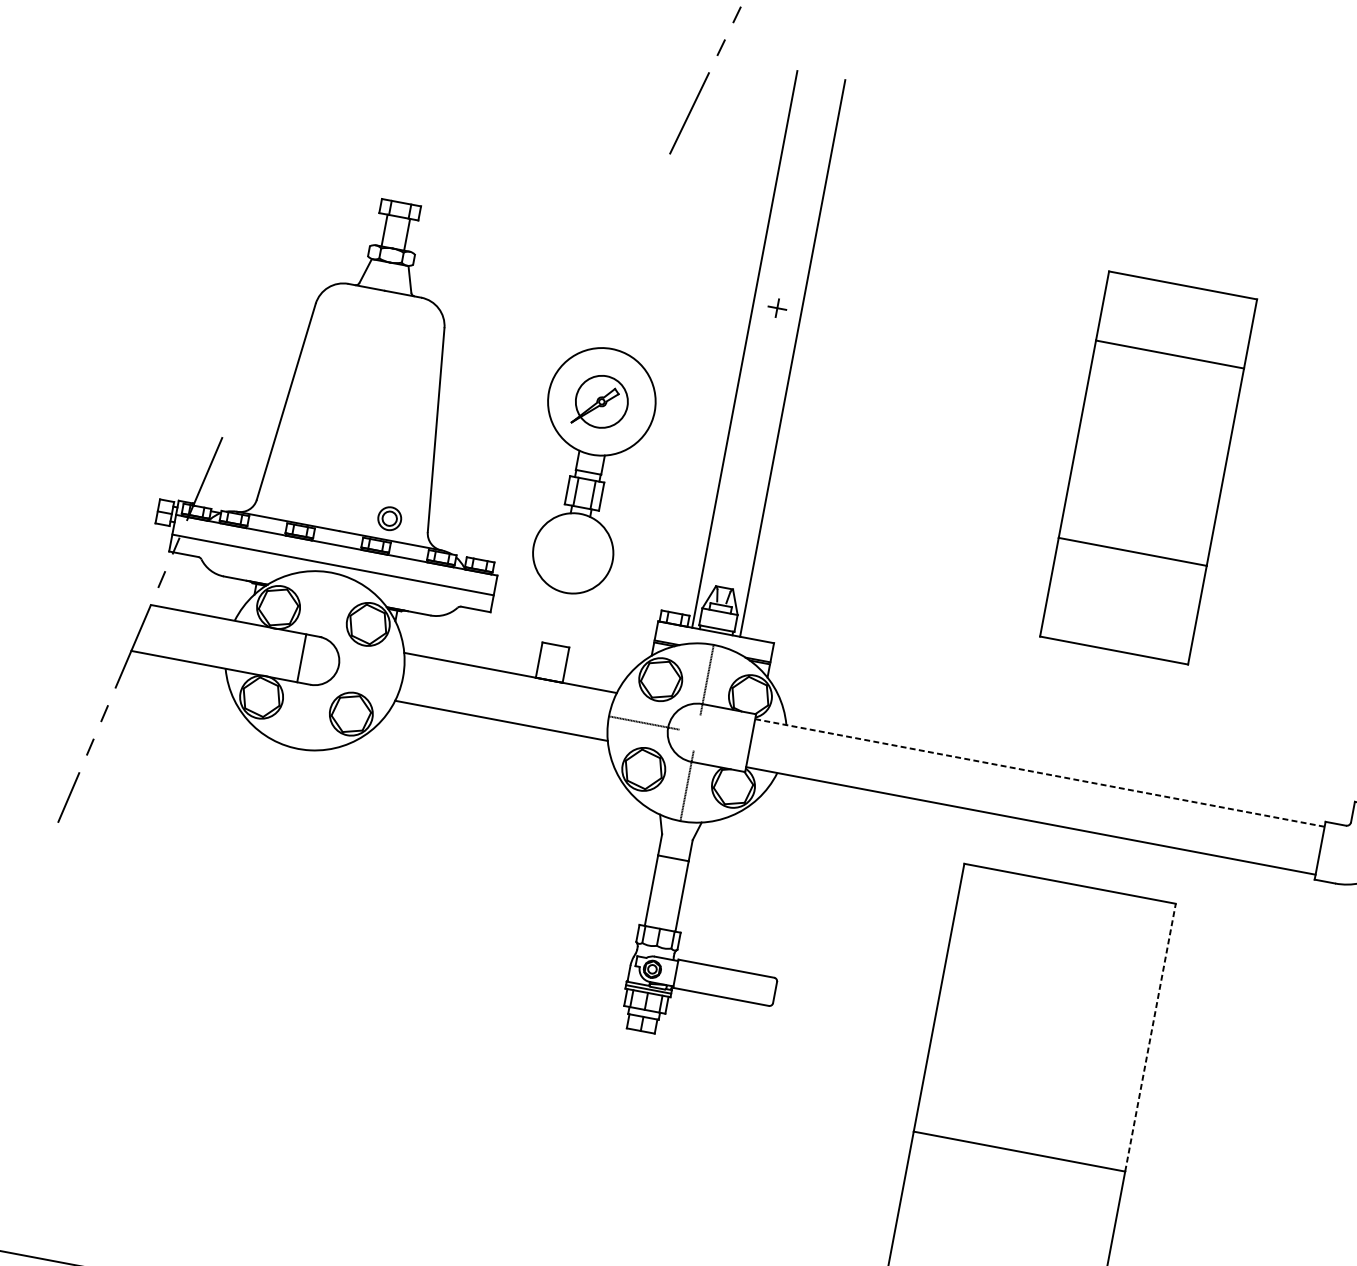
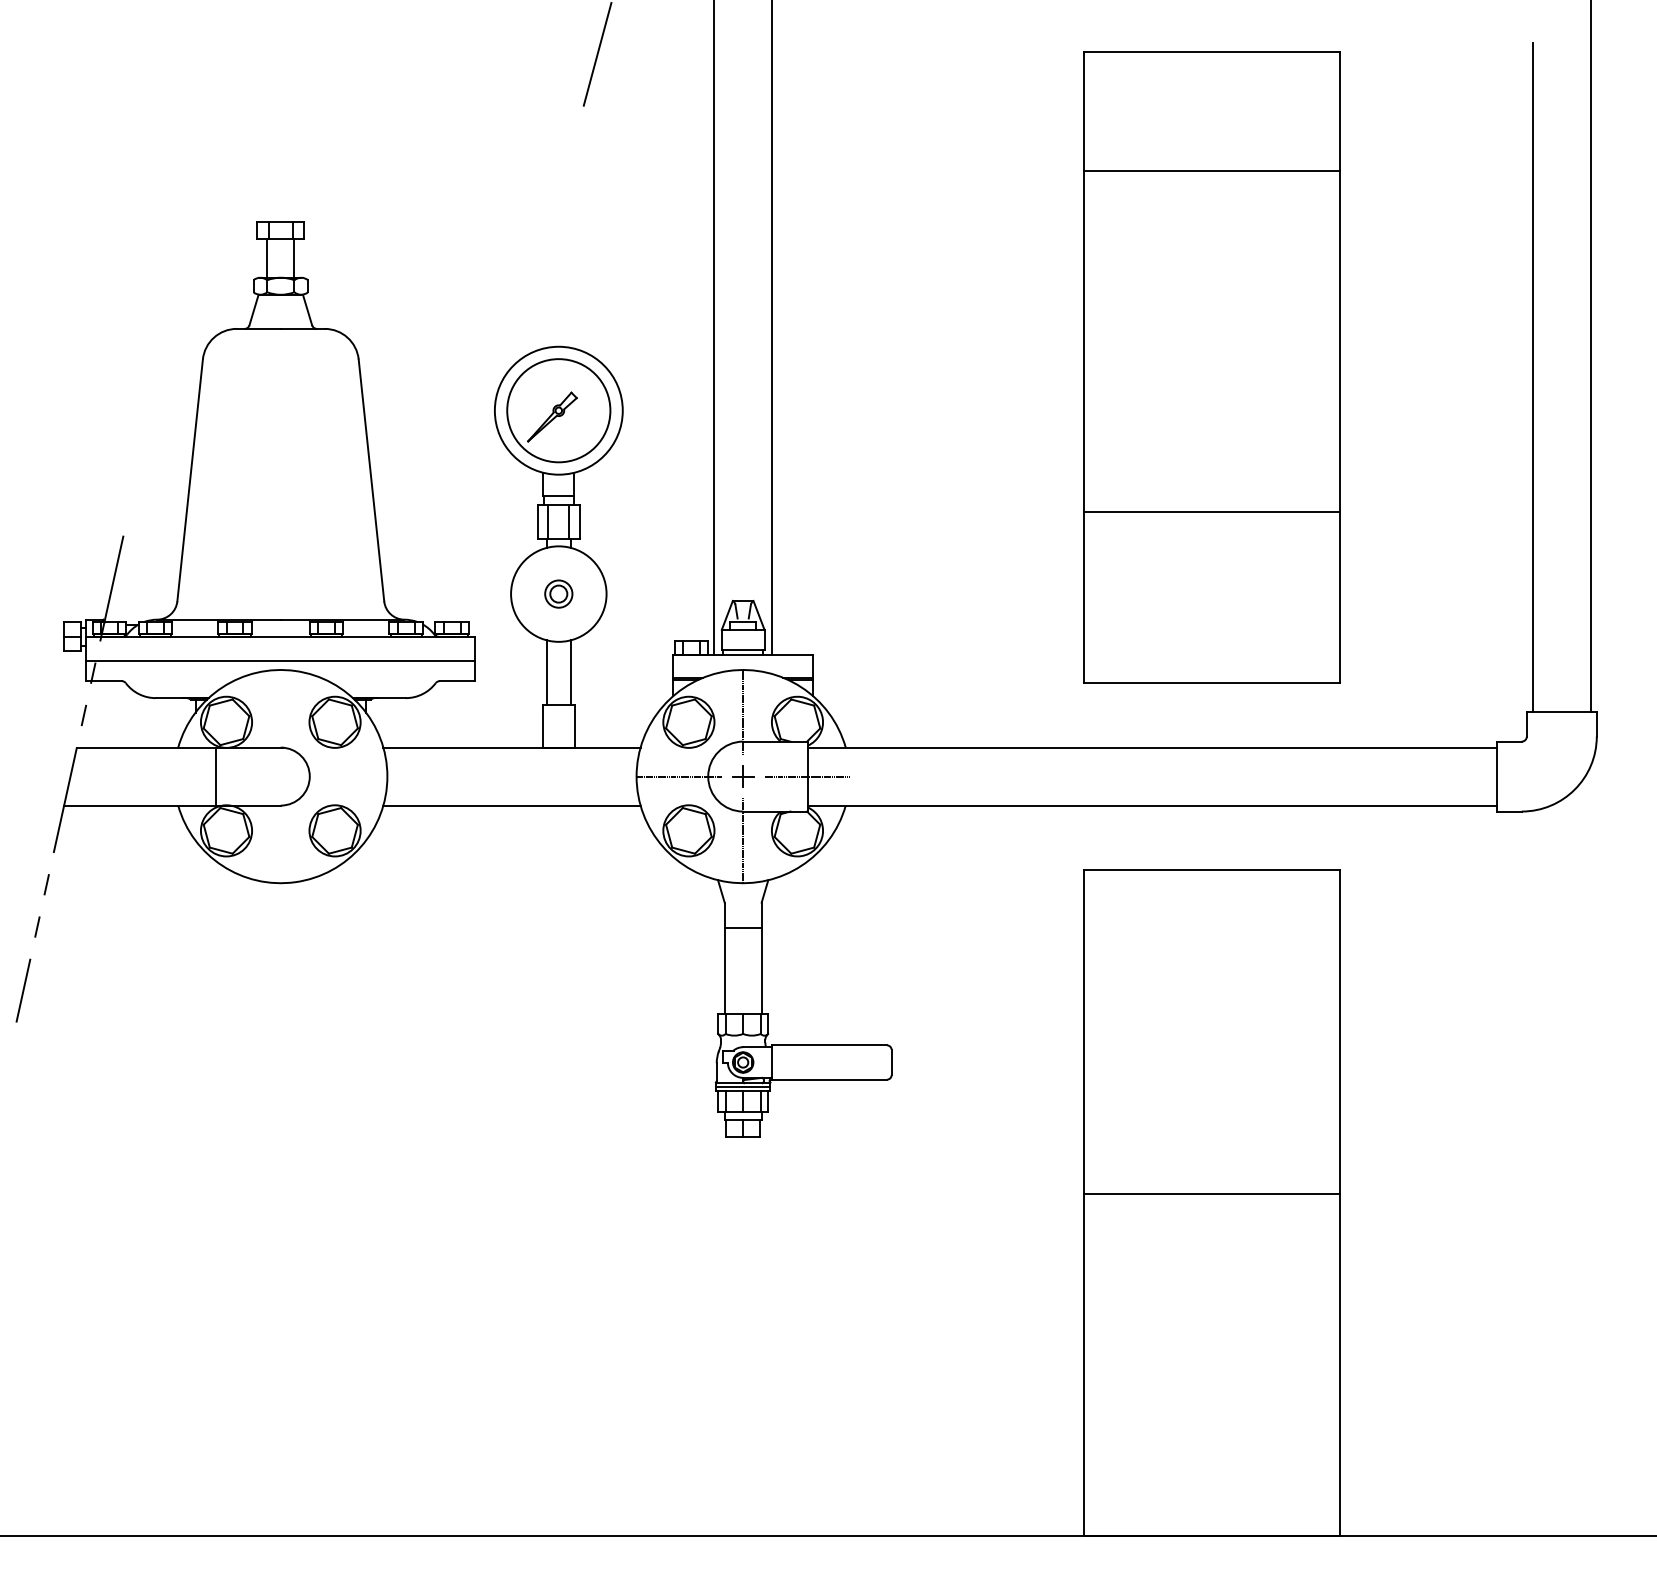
part: (777, 308) -> (743, 776), moved
circle: (601, 401) -> (558, 410), size x1.67
part: (1148, 468) -> (1211, 367), size x1.43
part: (389, 518) -> (558, 593), moved
line: (551, 616) -> (547, 672), added
line: (570, 620) -> (570, 672), added
line: (301, 658) -> (215, 776), moved
line: (749, 742) -> (806, 776), added
line: (1039, 772) -> (1152, 747), dashed -> solid
line: (1150, 1036) -> (1340, 1031), dashed -> solid

